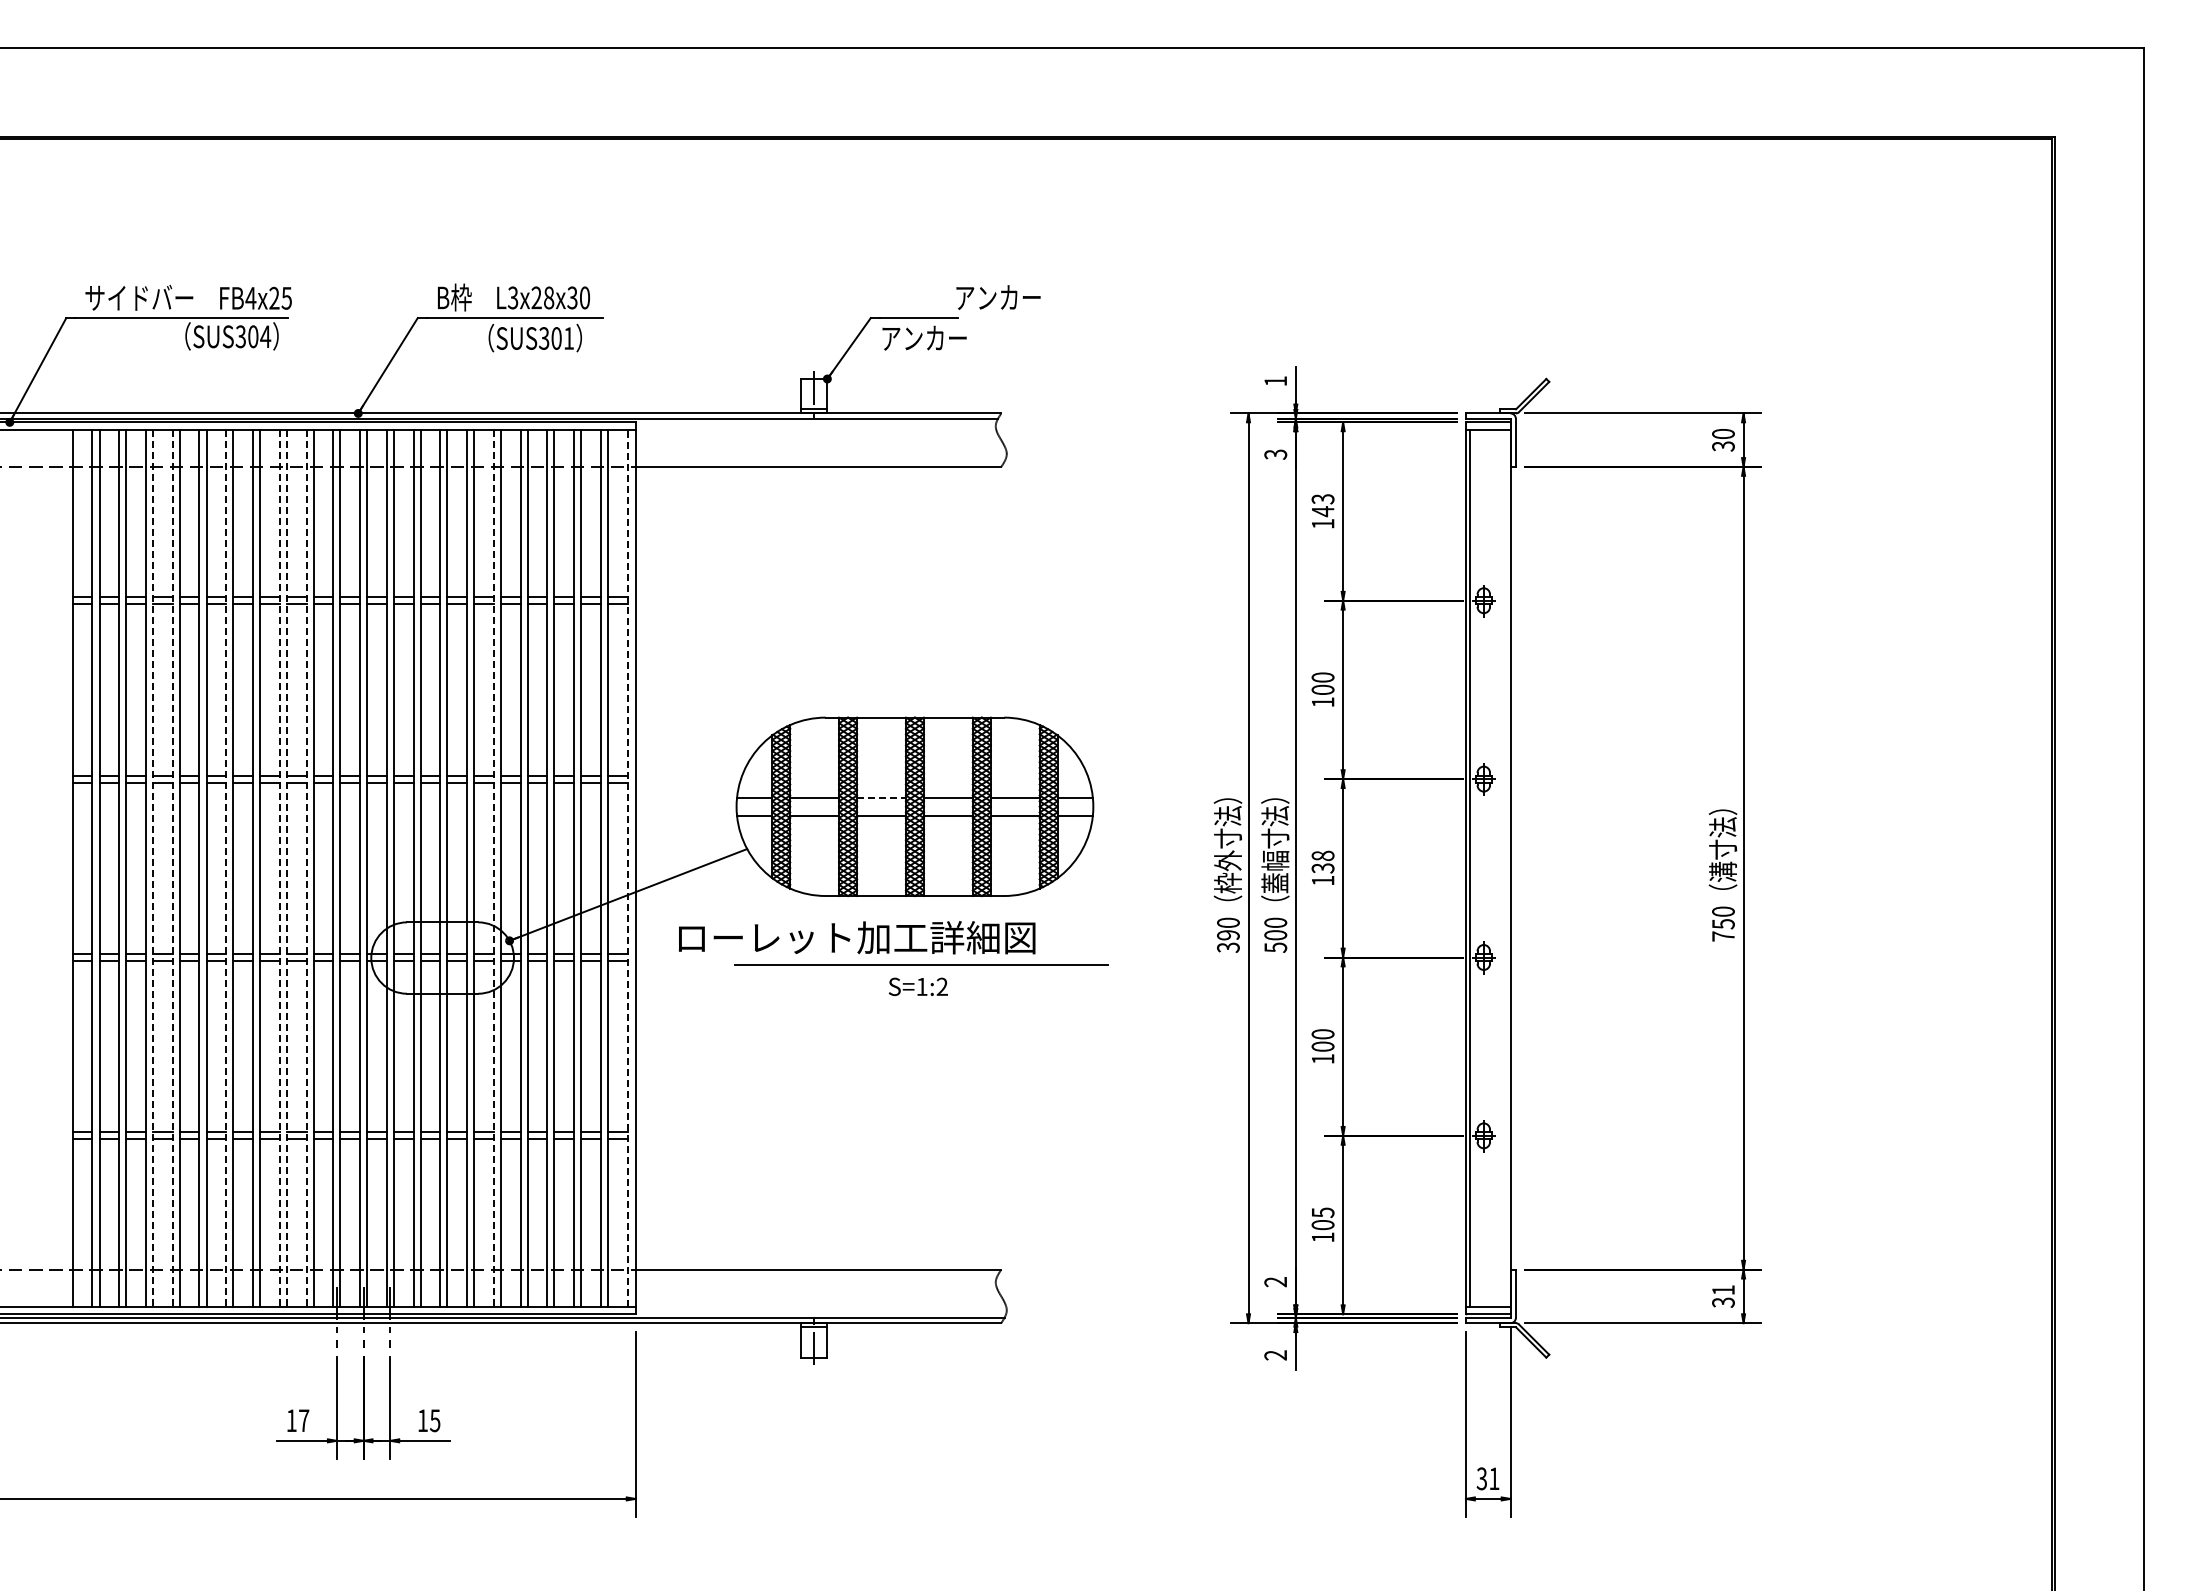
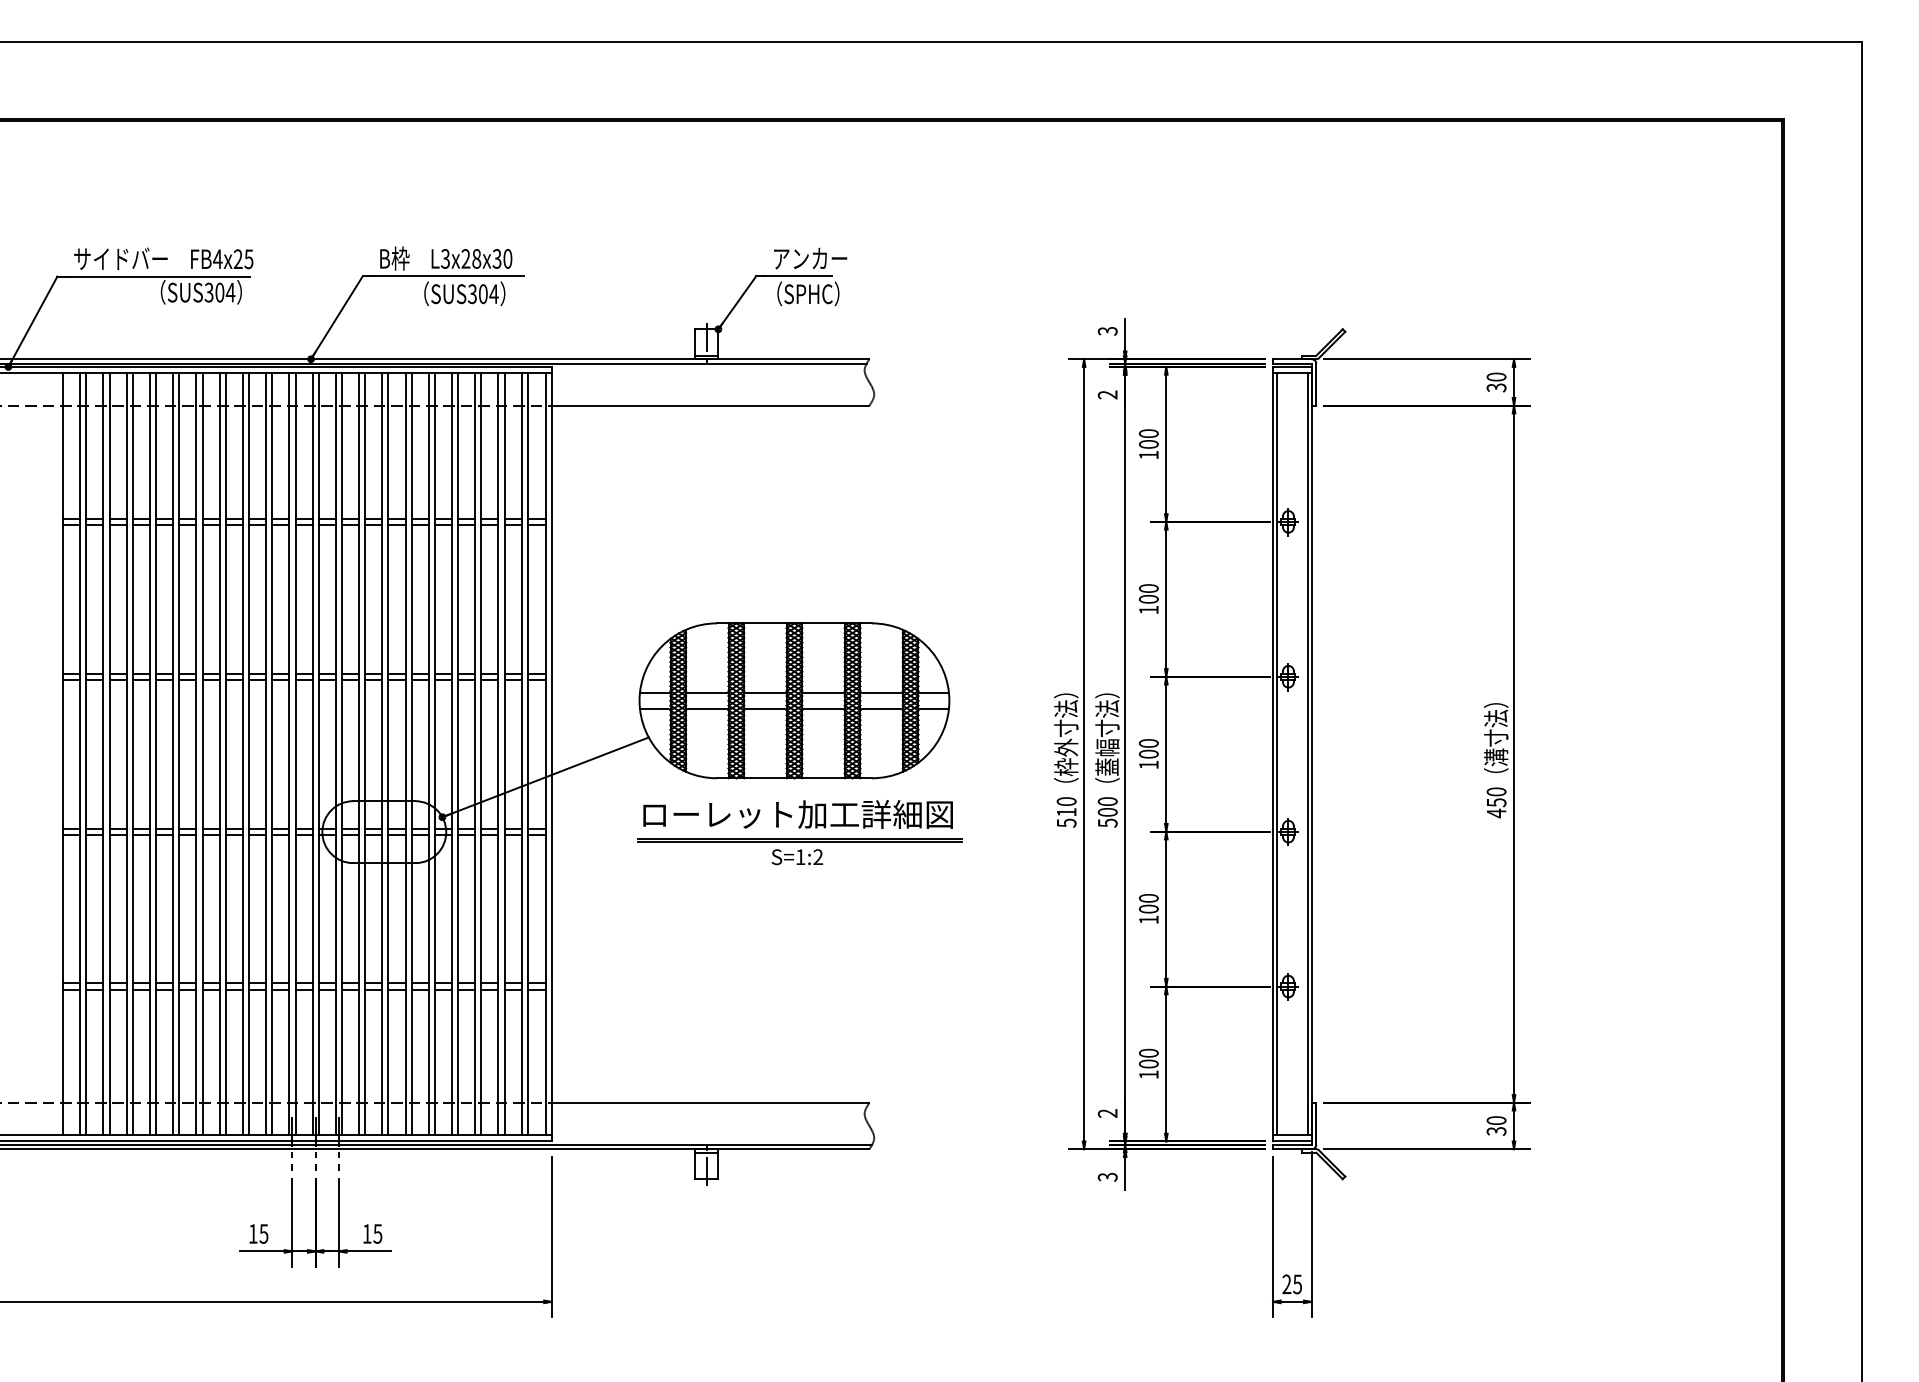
text: (998, 297) -> (810, 258), moved
text: (568, 338) -> (493, 294), SUS301 -> SUS304
text: (924, 338) -> (802, 294), アンカー -> （SPHC）
text: (1275, 381) -> (1107, 331), 1 -> 3
text: (1276, 454) -> (1108, 394), 3 -> 2
text: (1322, 505) -> (1148, 439), 143 -> 100
line: (881, 797) -> (765, 692), dashed -> solid
text: (1322, 861) -> (1148, 748), 138 -> 100
line: (153, 868) -> (133, 754), dashed -> solid
line: (172, 868) -> (149, 754), dashed -> solid
line: (226, 868) -> (196, 754), dashed -> solid
line: (279, 868) -> (242, 754), dashed -> solid
line: (286, 868) -> (248, 754), dashed -> solid
line: (306, 868) -> (266, 754), dashed -> solid
line: (493, 868) -> (428, 754), dashed -> solid
line: (628, 868) -> (545, 754), dashed -> solid
line: (1506, 868) -> (1308, 754), added
text: (1723, 936) -> (1496, 813), 750 -> 450
text: (857, 937) -> (798, 814), moved
text: (1228, 941) -> (1066, 817), 390 -> 510
line: (920, 969) -> (799, 842), added
text: (1322, 1212) -> (1148, 1053), 105 -> 100
text: (1723, 1290) -> (1496, 1120), 31 -> 30
text: (1275, 1355) -> (1107, 1177), 2 -> 3
text: (303, 1420) -> (263, 1233), 17 -> 15
text: (1487, 1478) -> (1291, 1284), 31 -> 25

